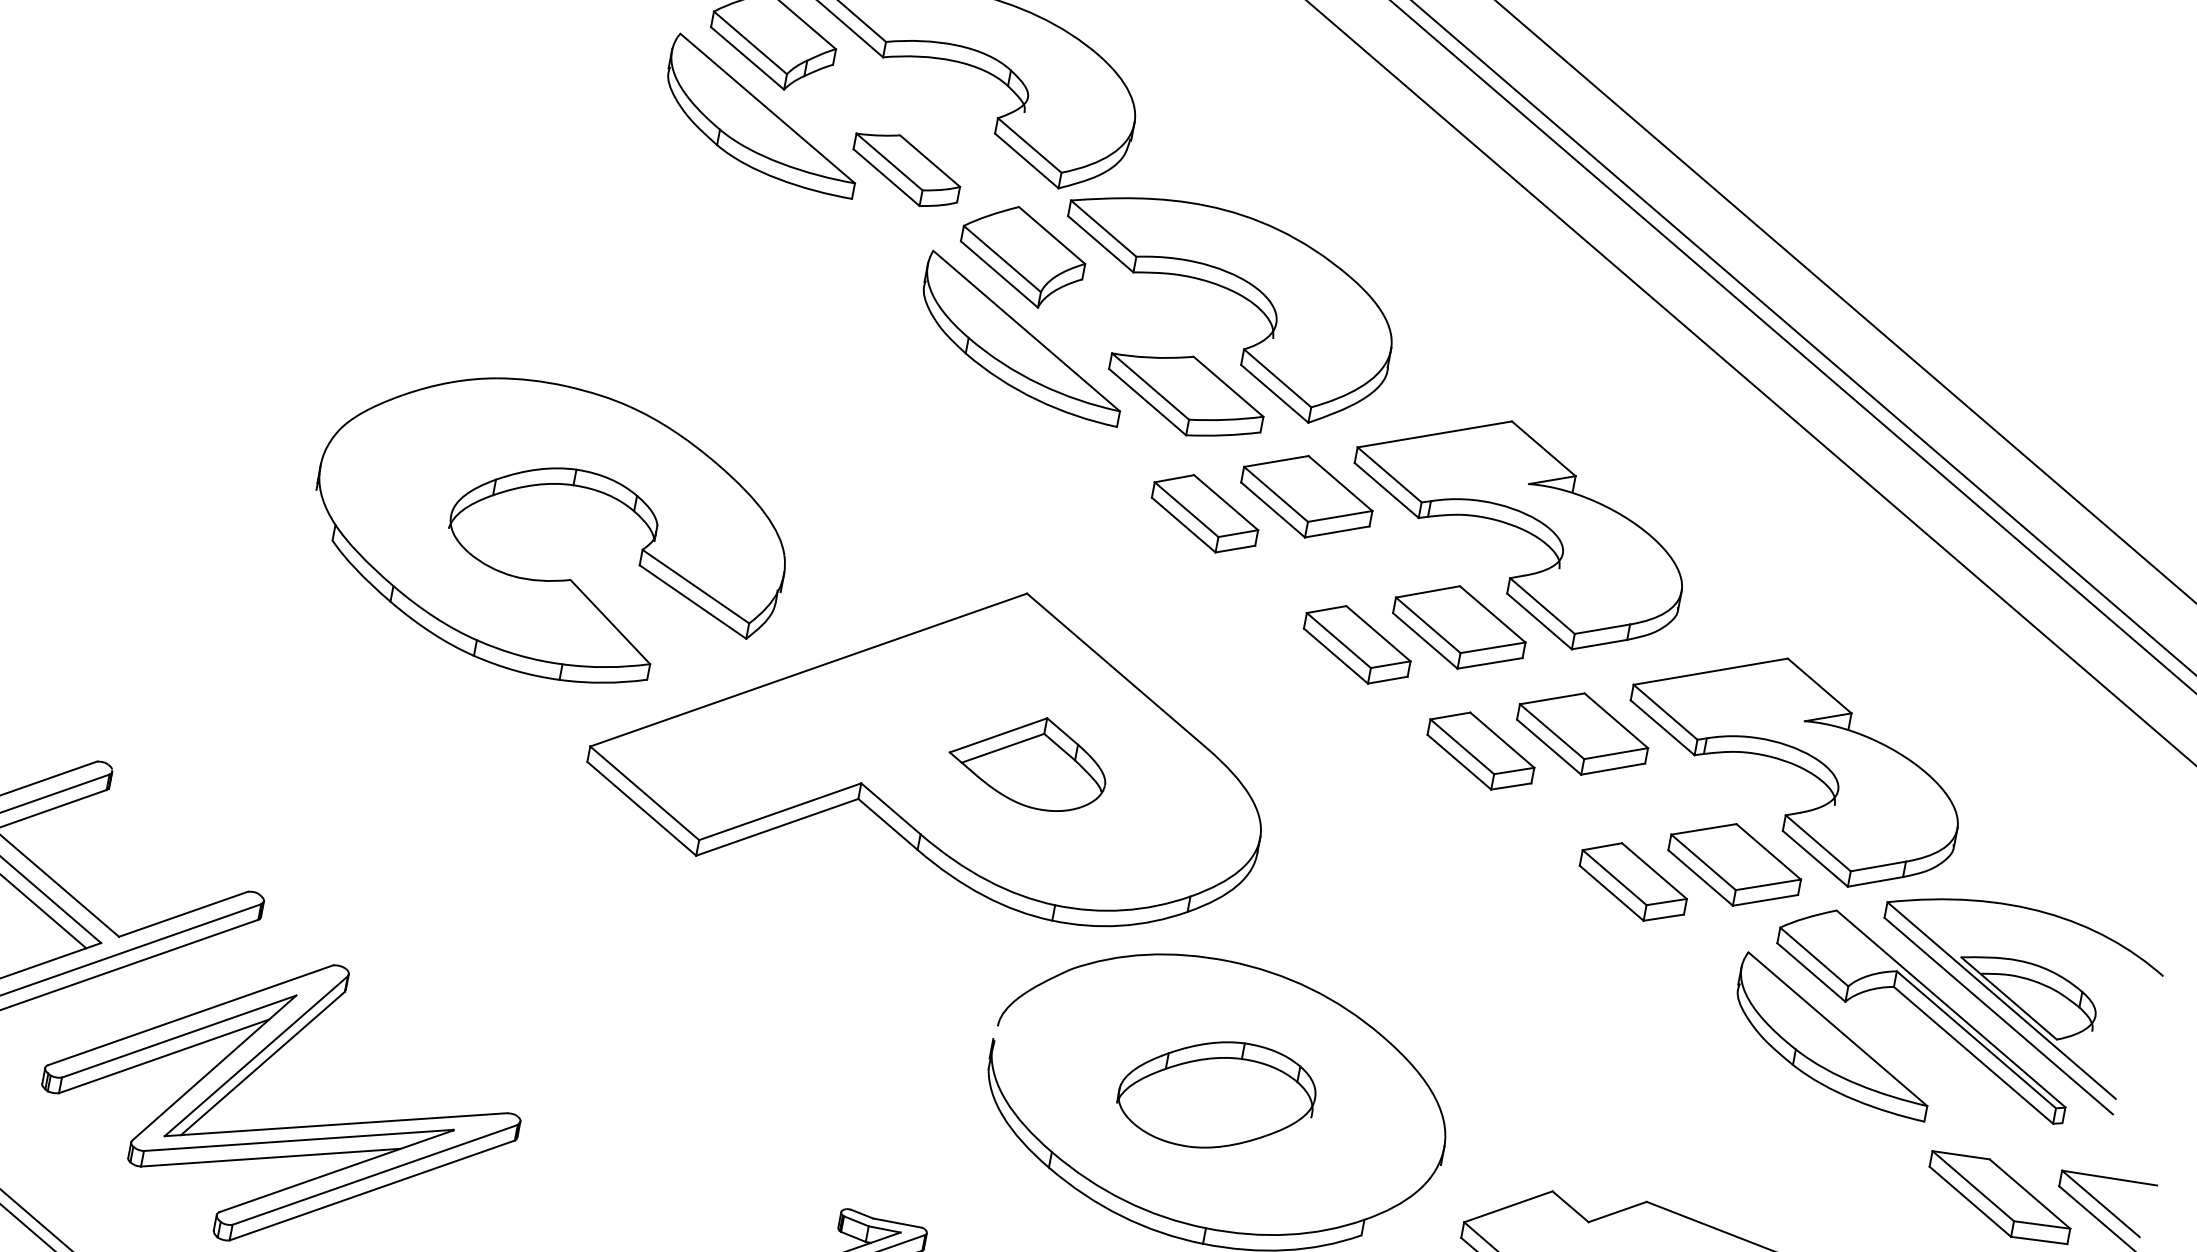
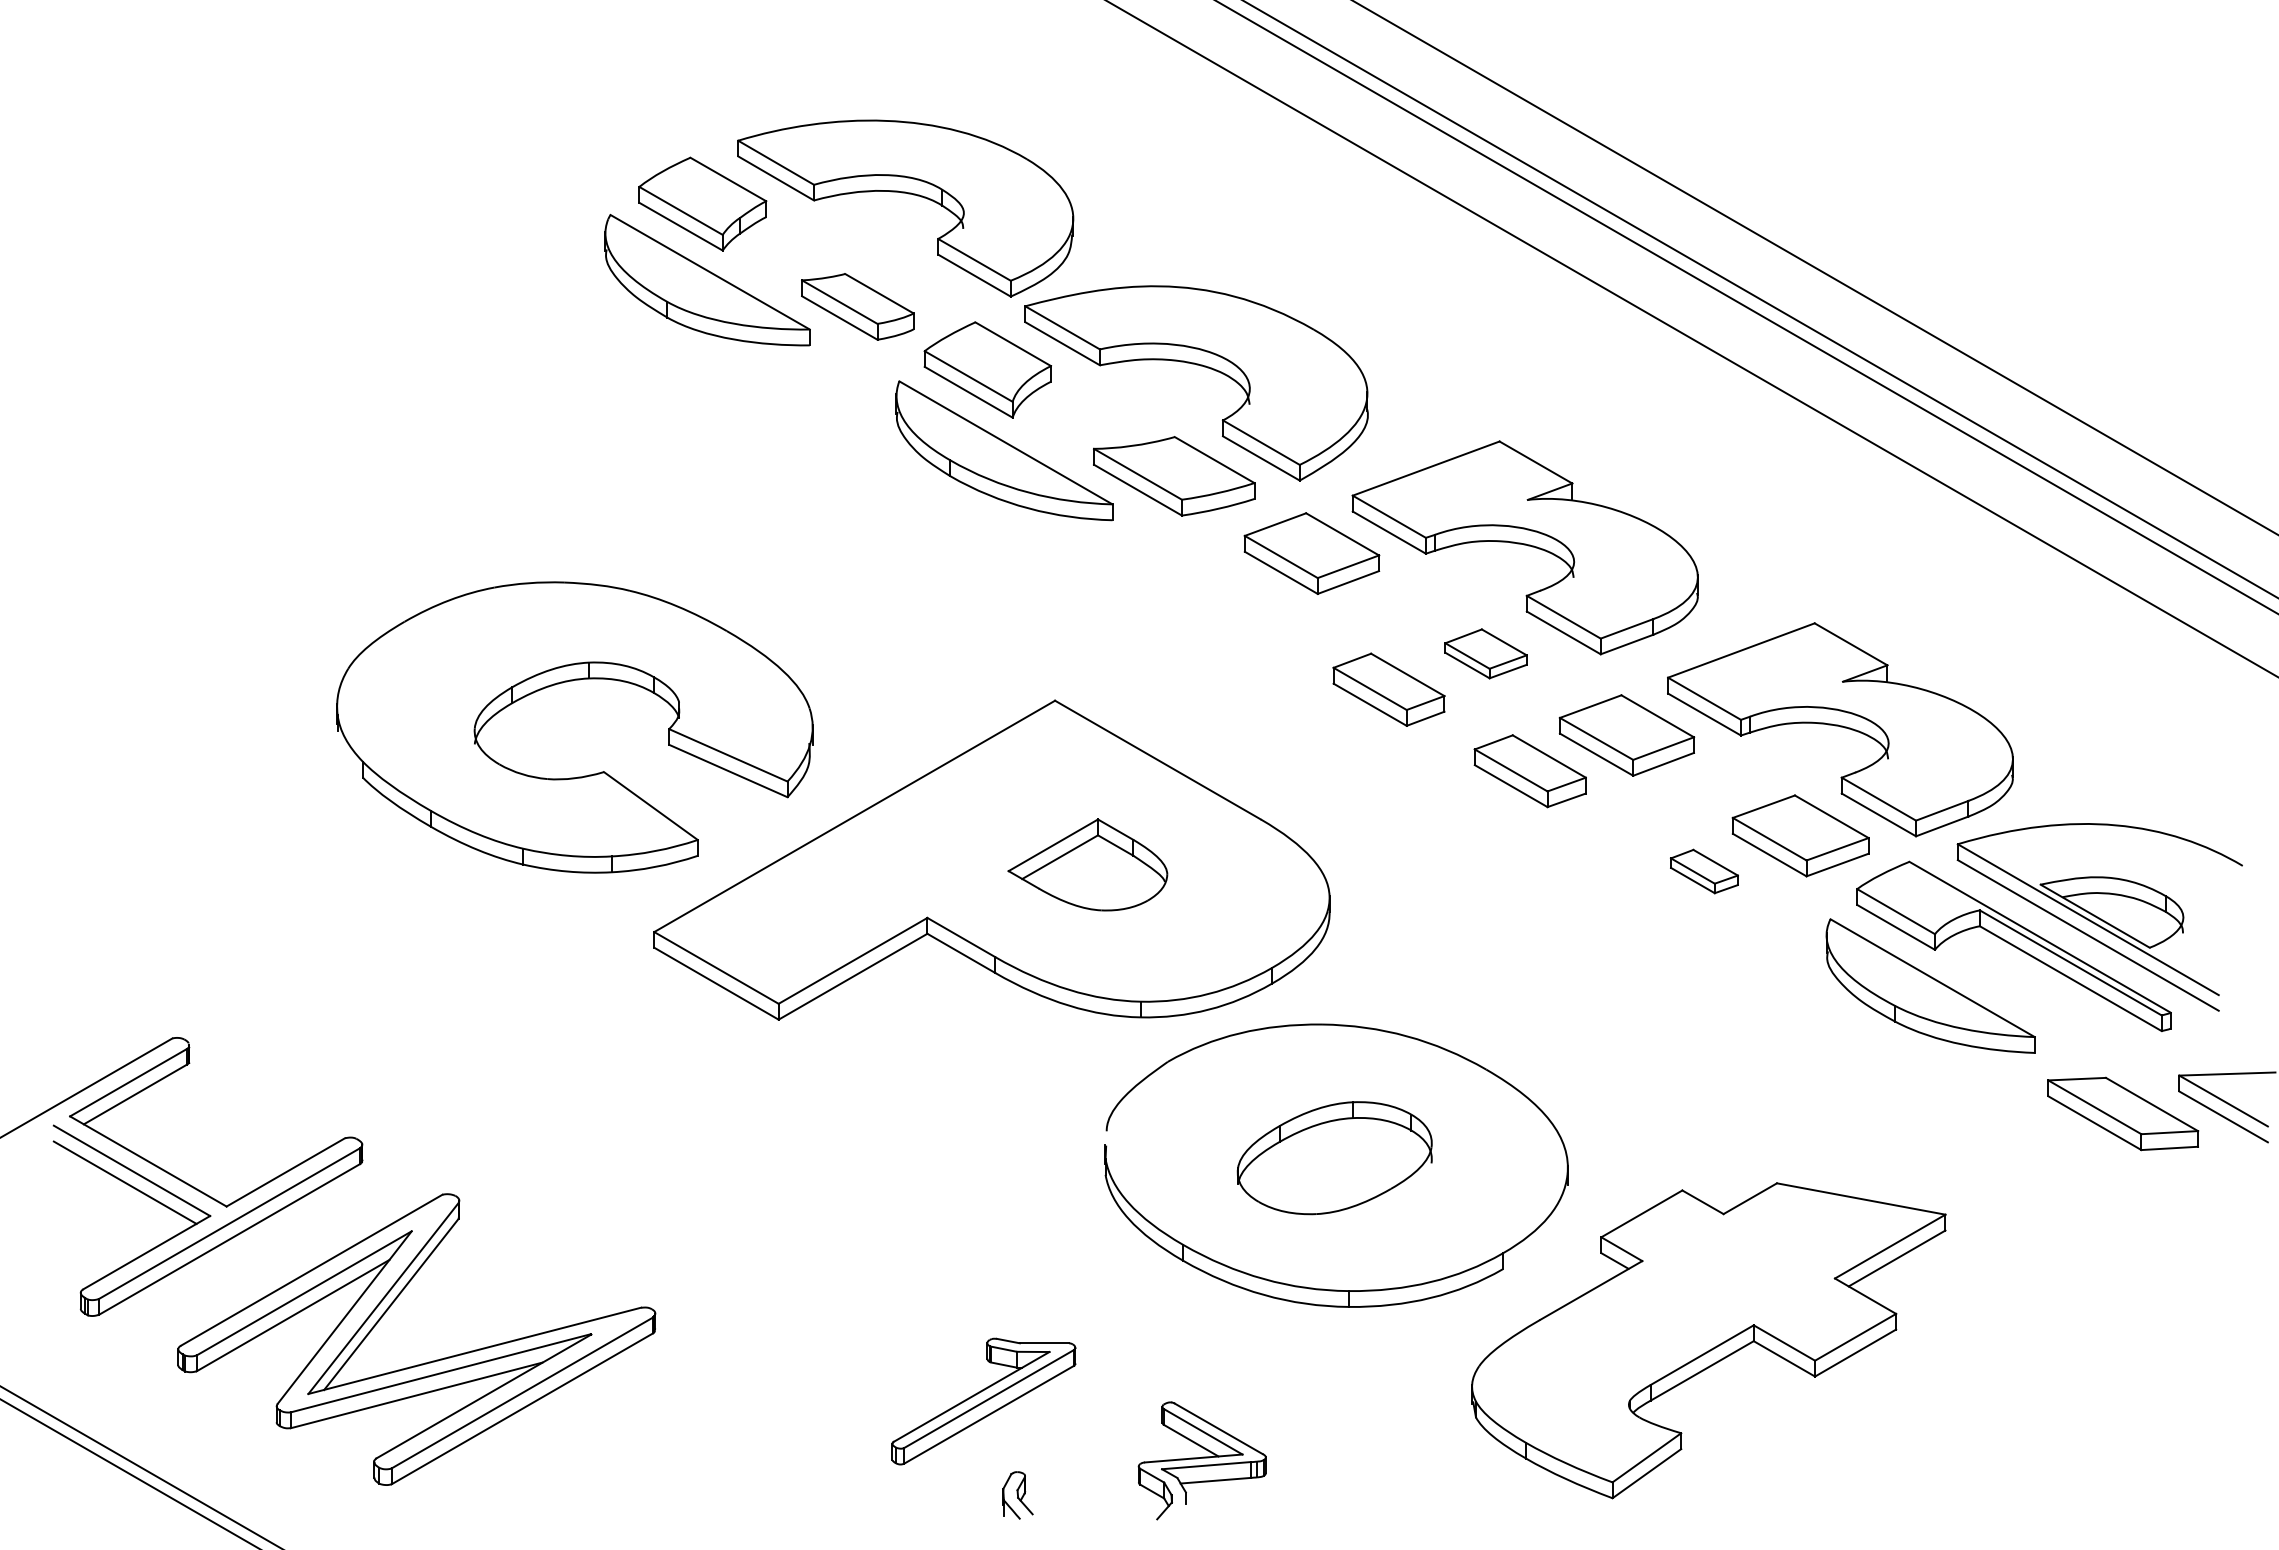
part: (1204, 513) -> (1214, 589), removed
part: (1458, 627) -> (1485, 653), size x0.6
part: (1633, 882) -> (1704, 871), size x0.6

